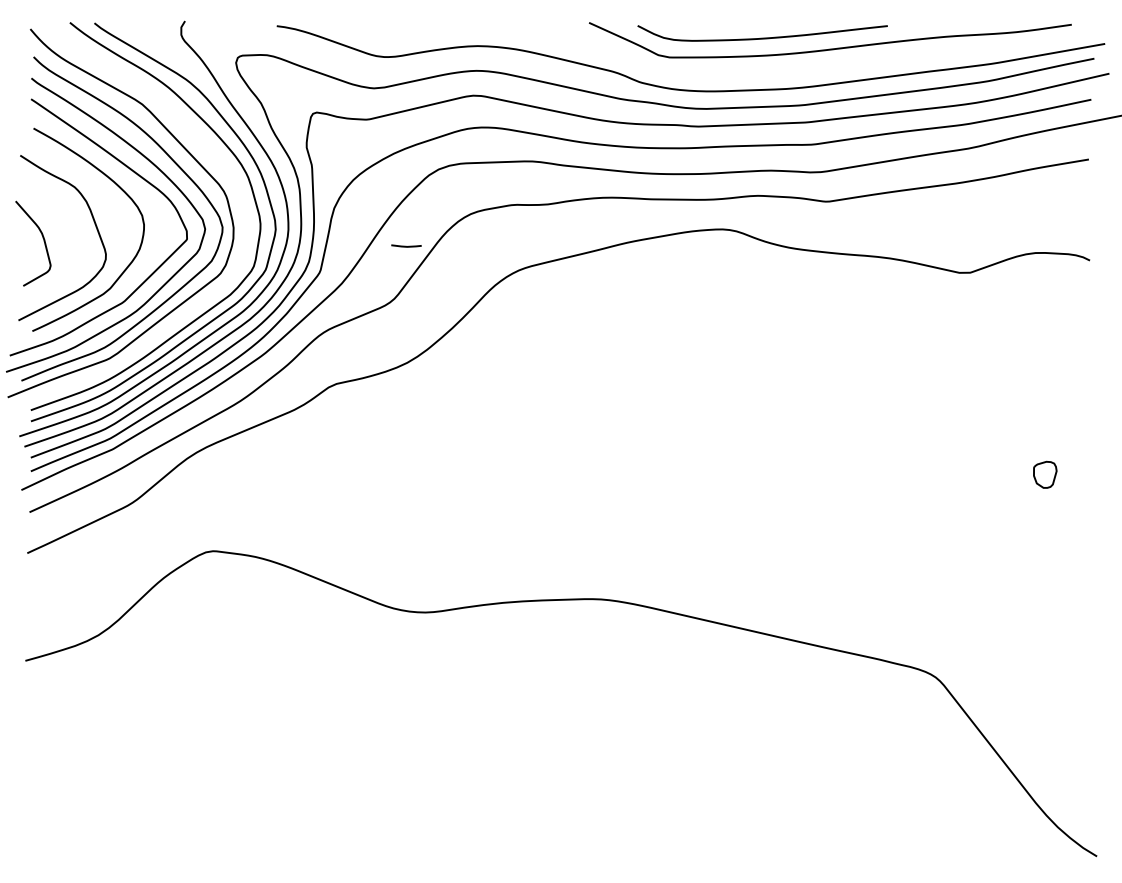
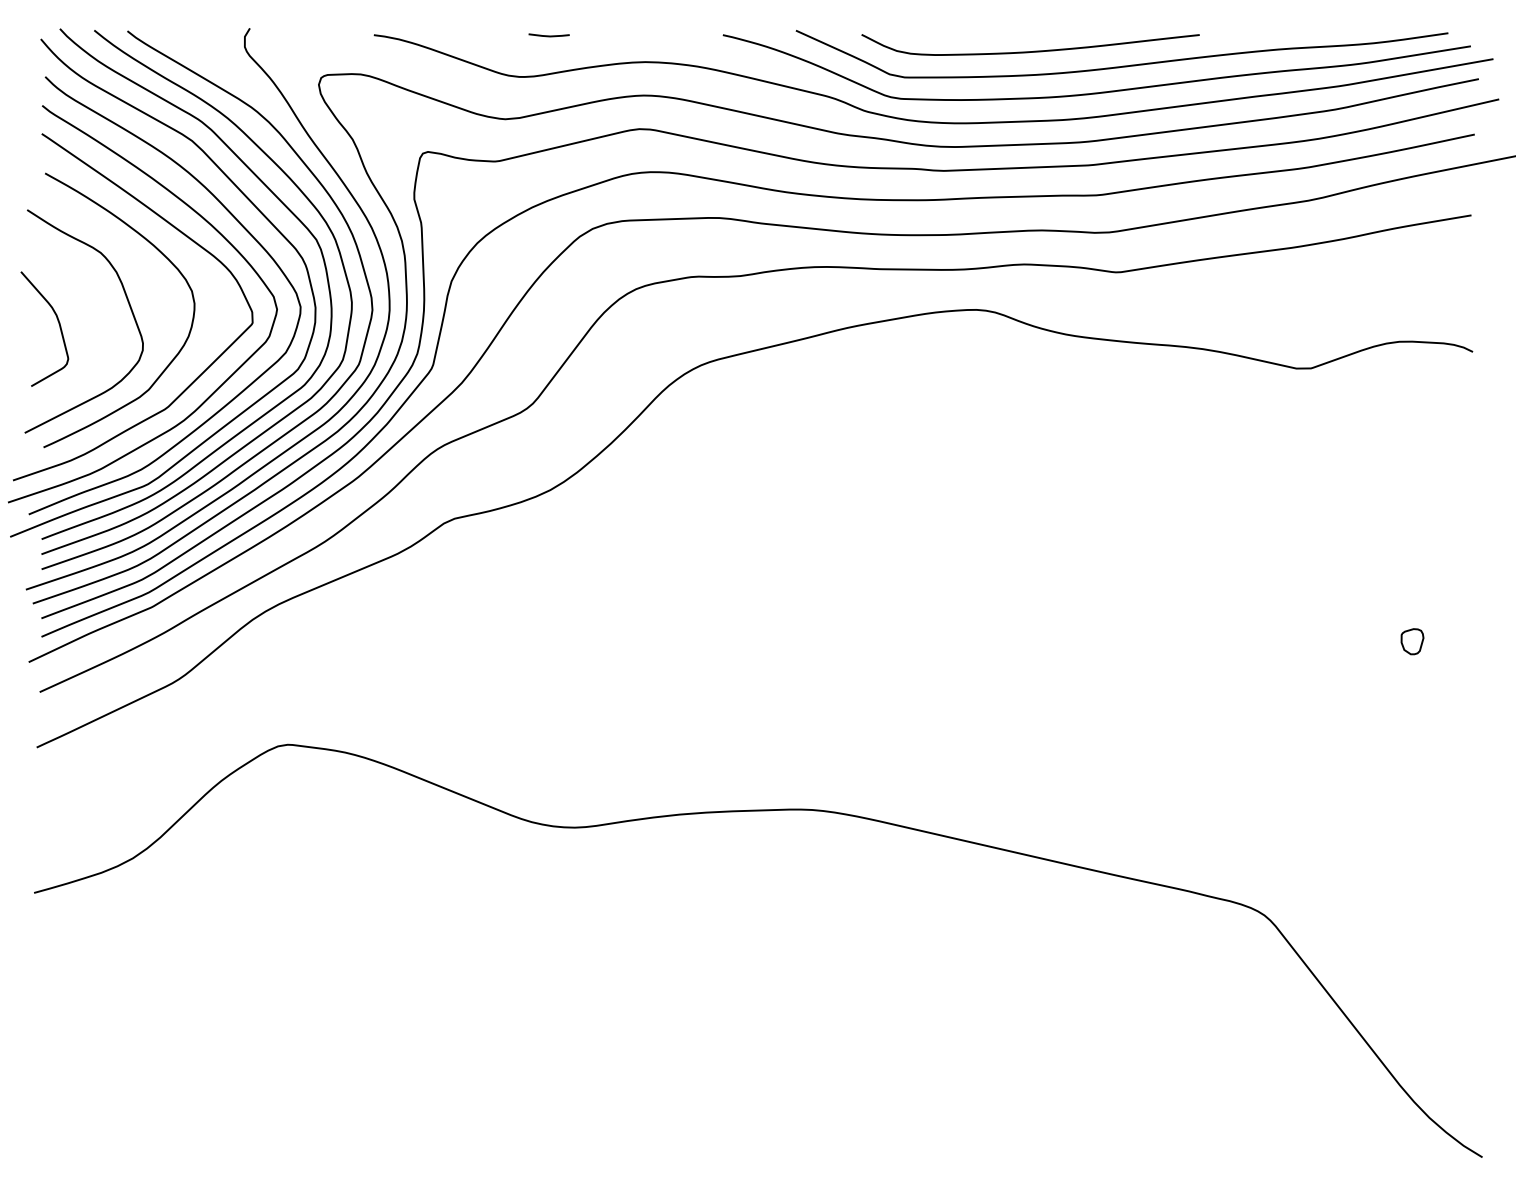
curve: (815, 67) -> (1101, 91), added
curve: (206, 148) -> (278, 200), added
line: (405, 246) -> (548, 35), moved
part: (1045, 474) -> (1412, 641), size x0.71

